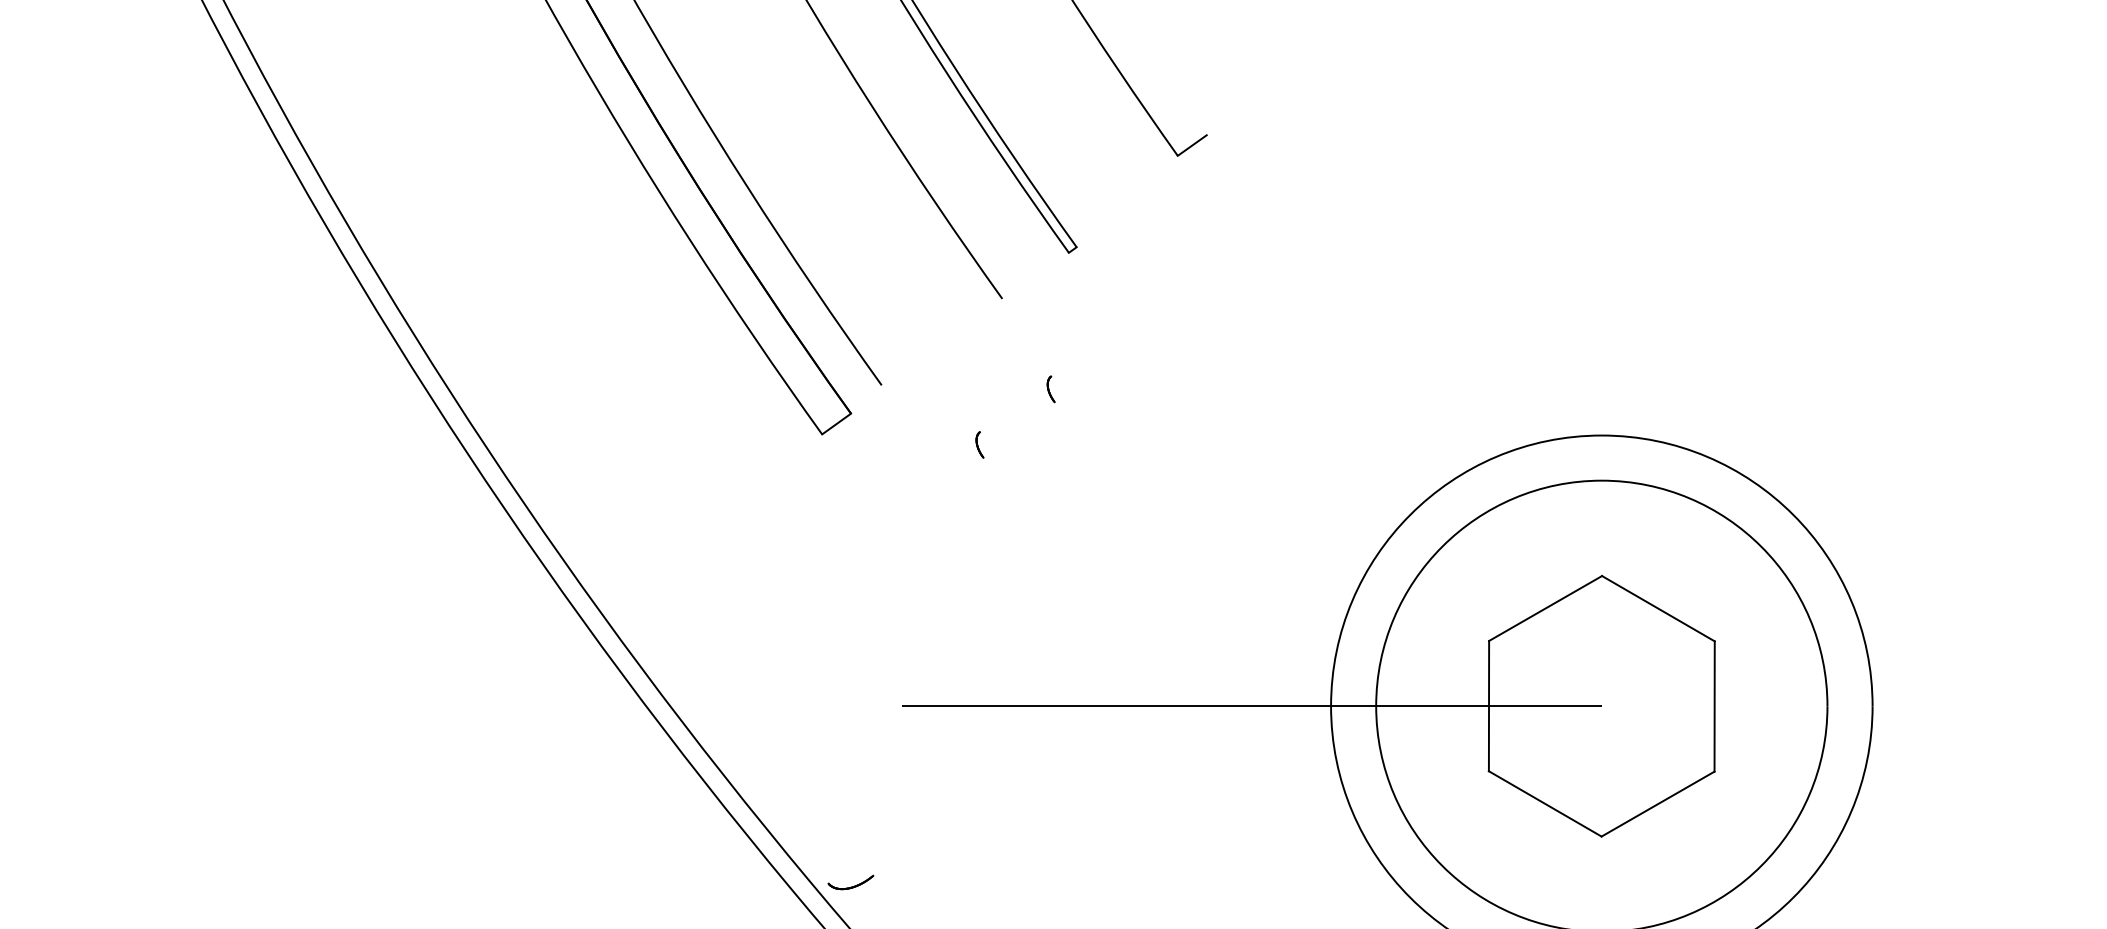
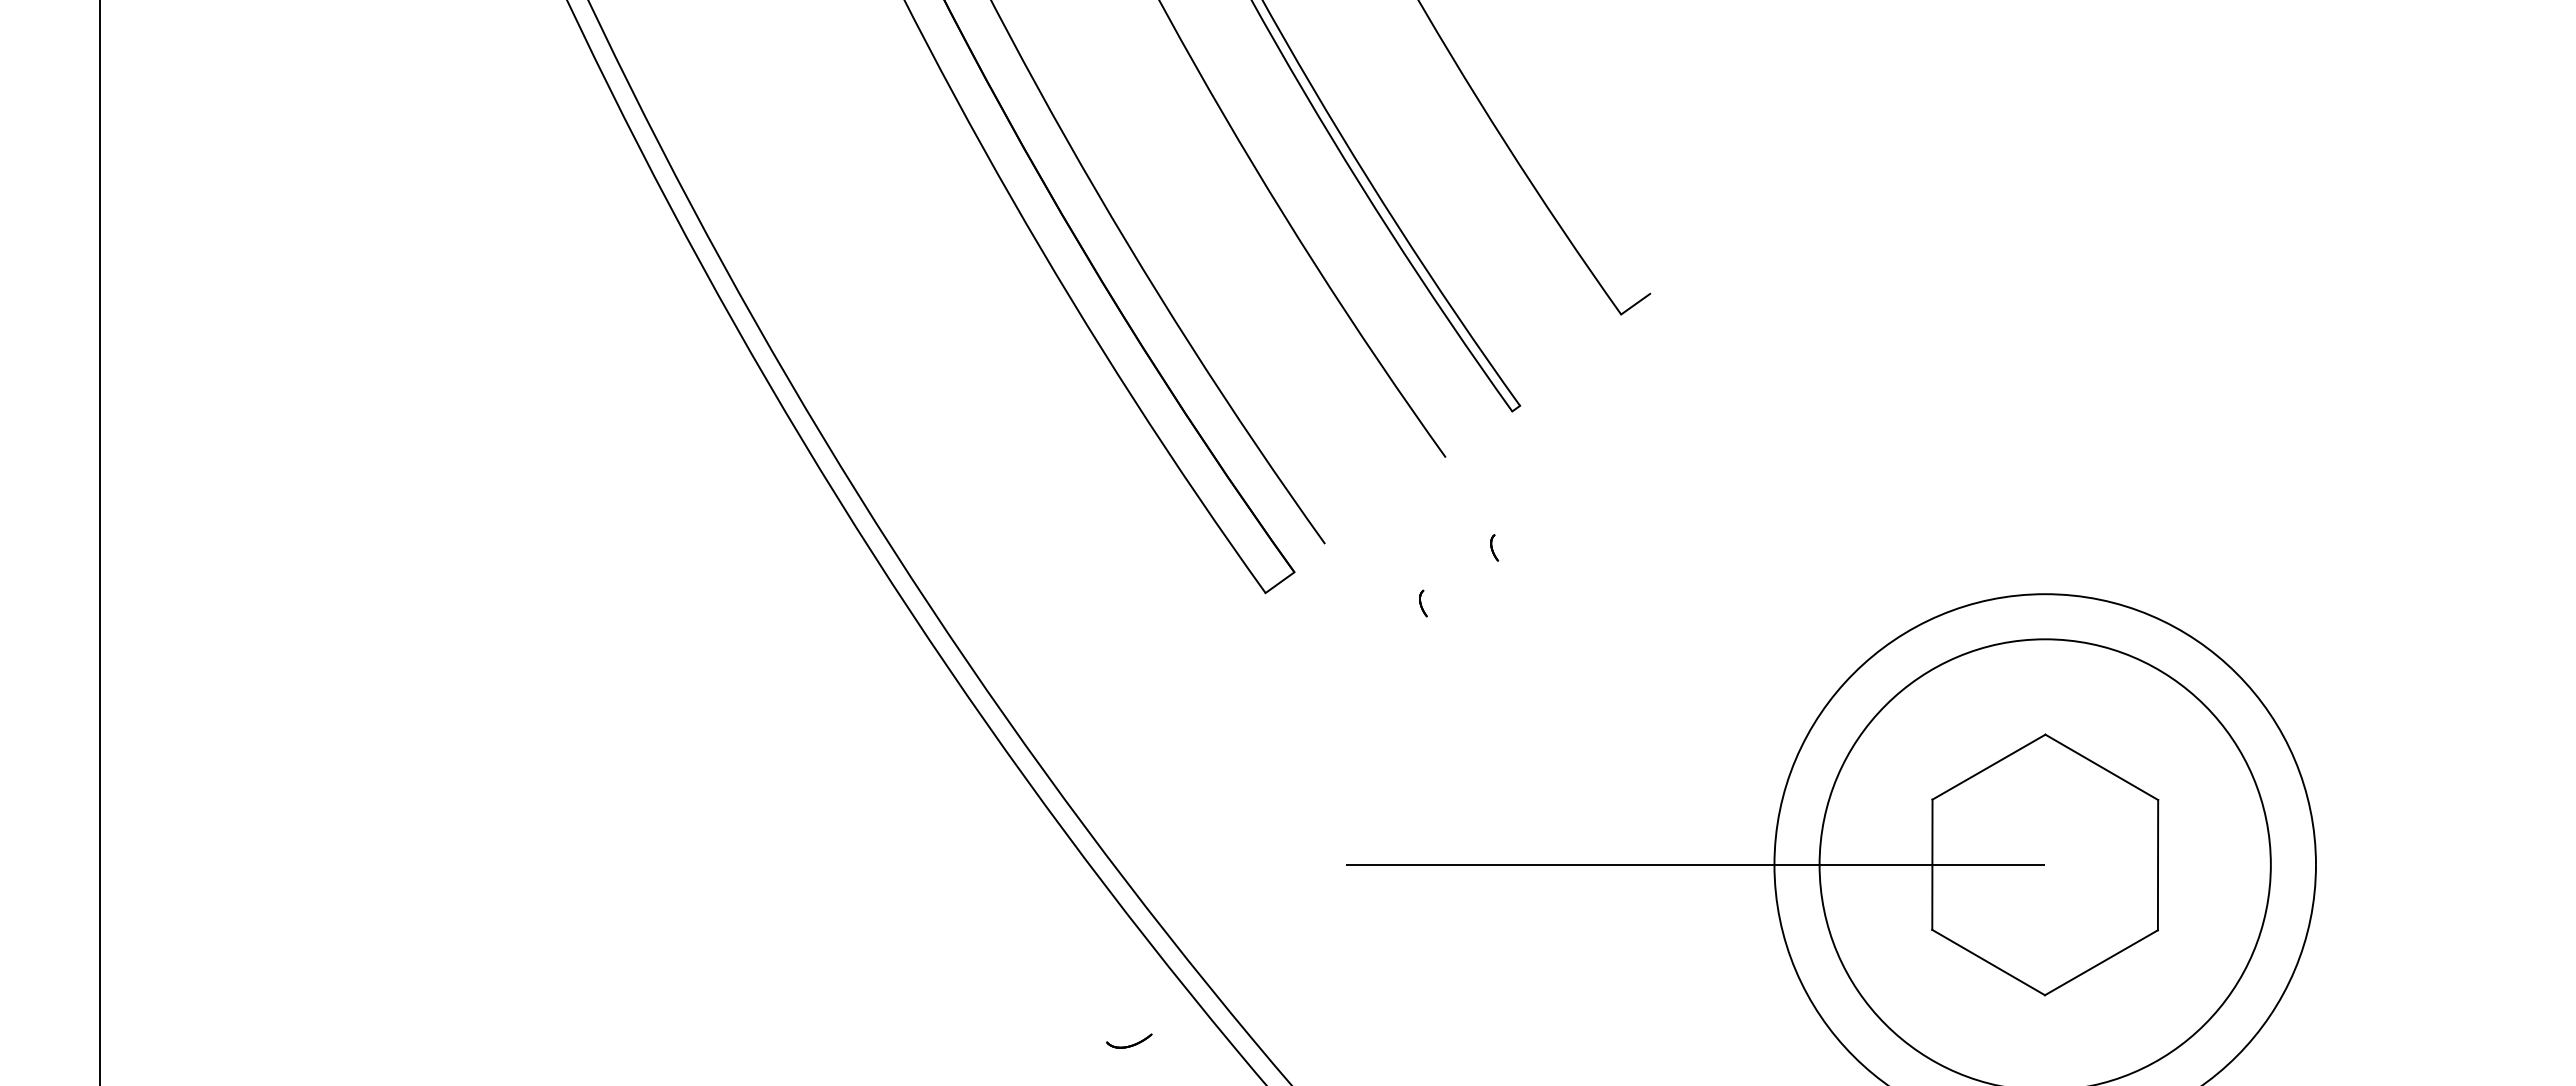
part: (851, 881) -> (1129, 1040), moved

